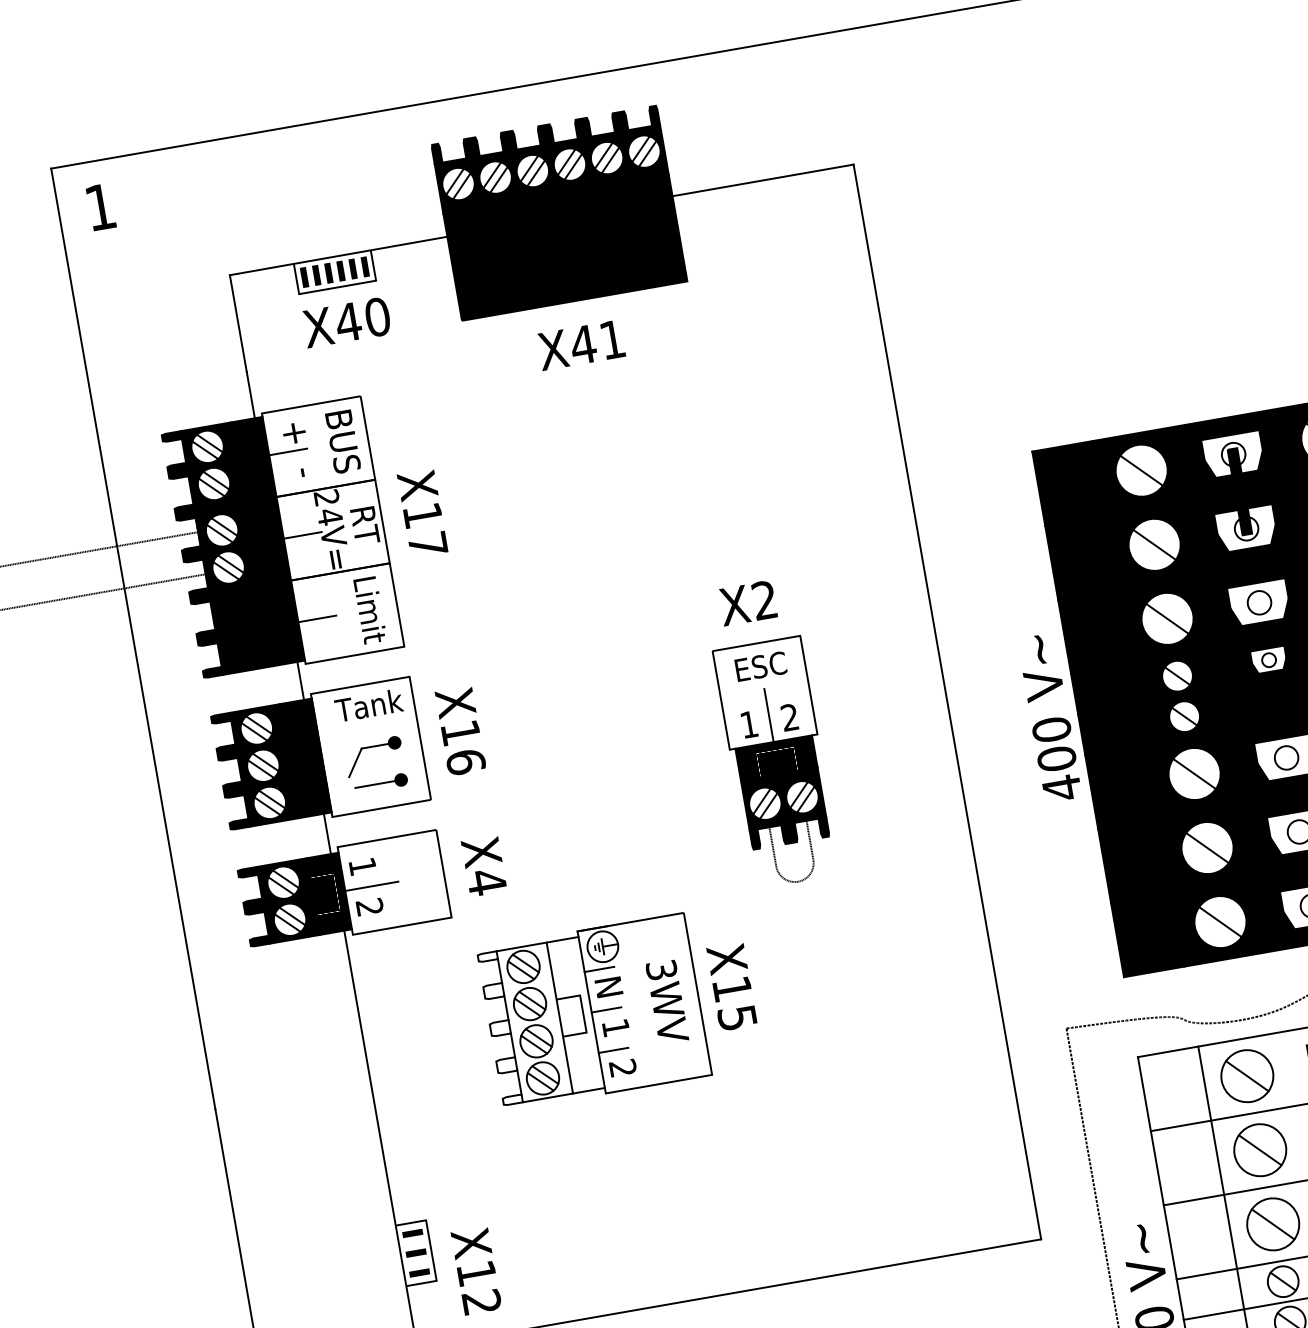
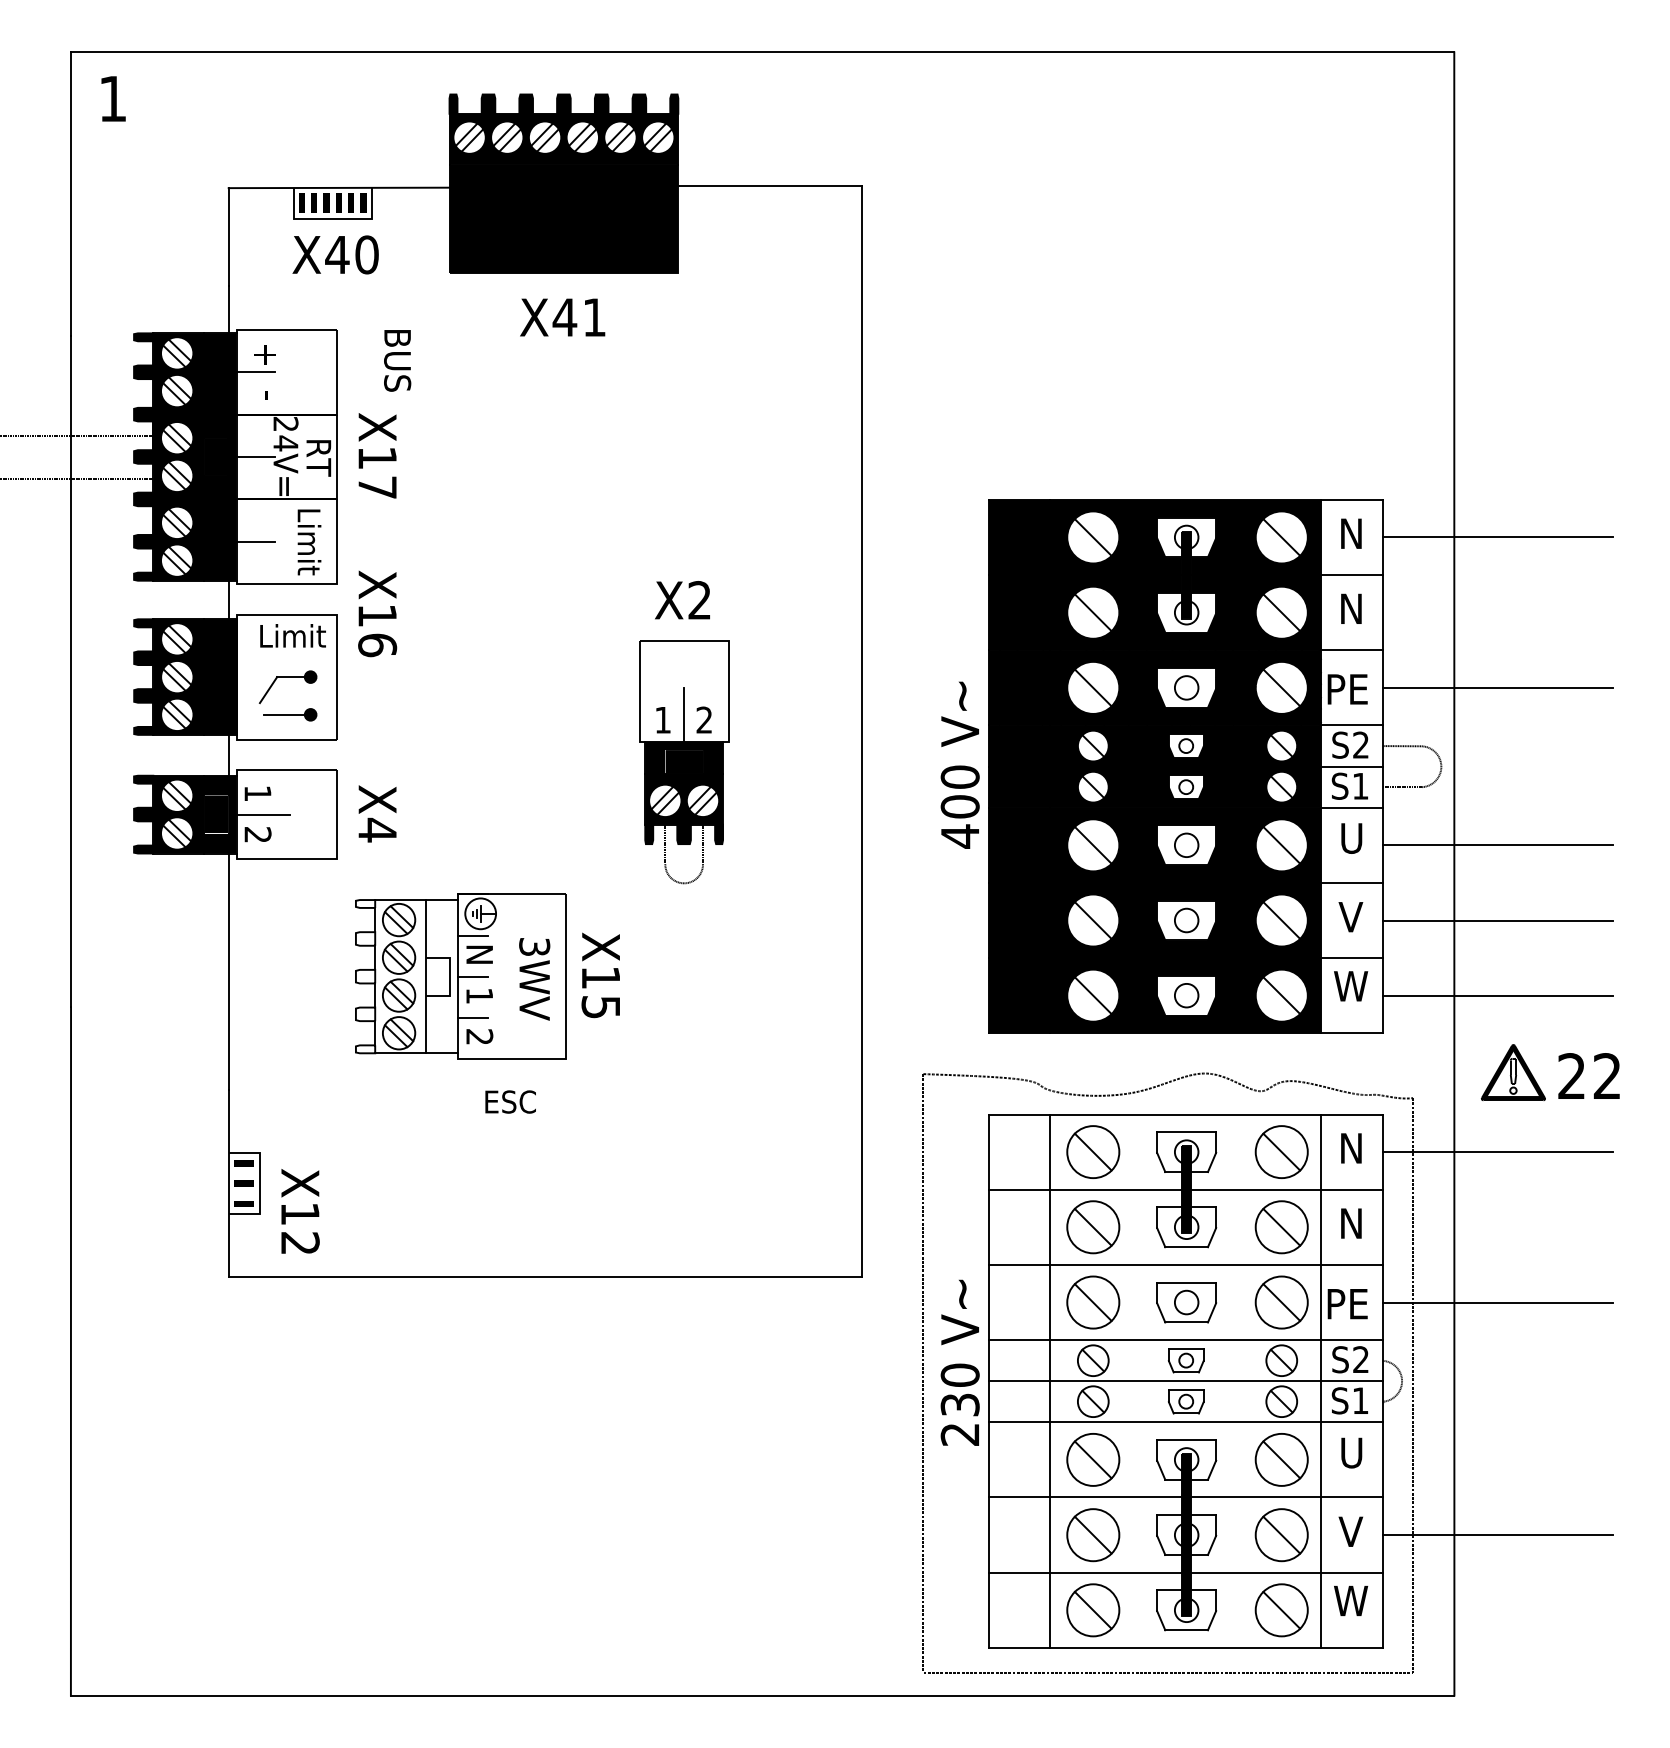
text: (342, 441) -> (397, 360), moved
text: (760, 666) -> (510, 1101), moved
text: (368, 705) -> (291, 635), Tank -> Limit
text: (460, 730) -> (377, 613), moved

